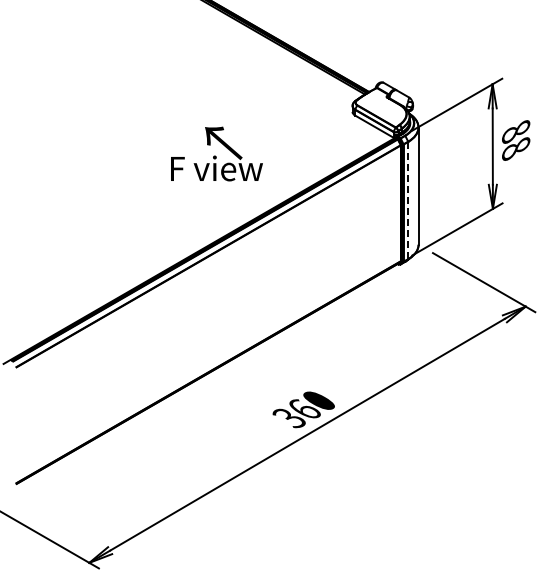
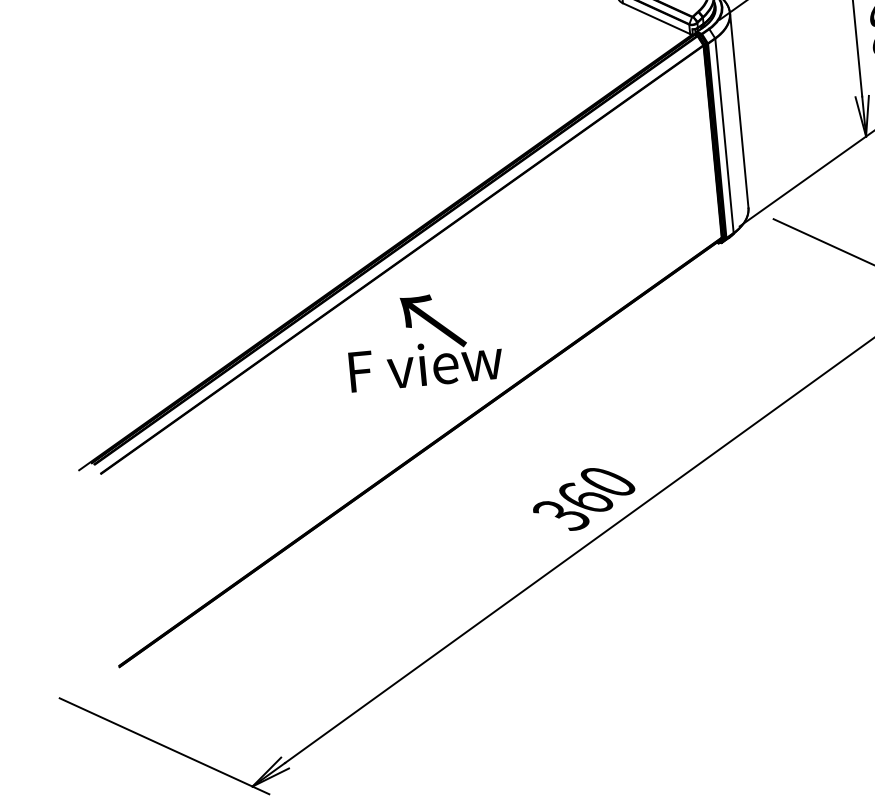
text: (216, 153) -> (422, 339), moved
line: (408, 200) -> (724, 135), dashed -> solid

